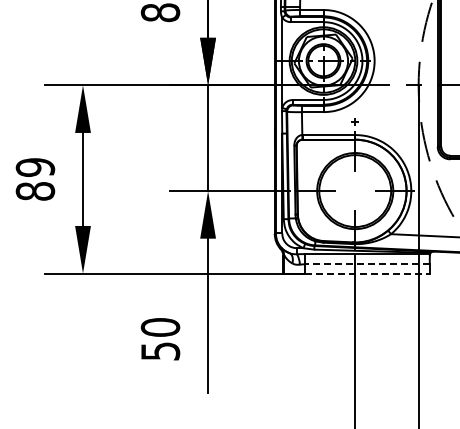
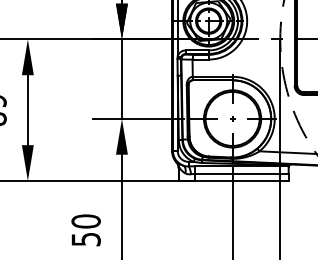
part: (354, 121) -> (232, 118), moved
line: (367, 264) -> (241, 174), dashed -> solid
line: (368, 273) -> (242, 180), dashed -> solid

